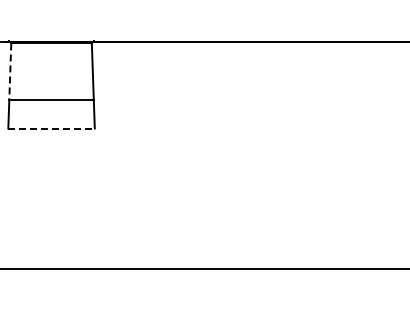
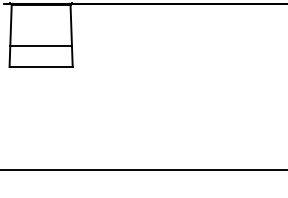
line: (10, 72) -> (11, 26), dashed -> solid
line: (52, 128) -> (41, 67), dashed -> solid

